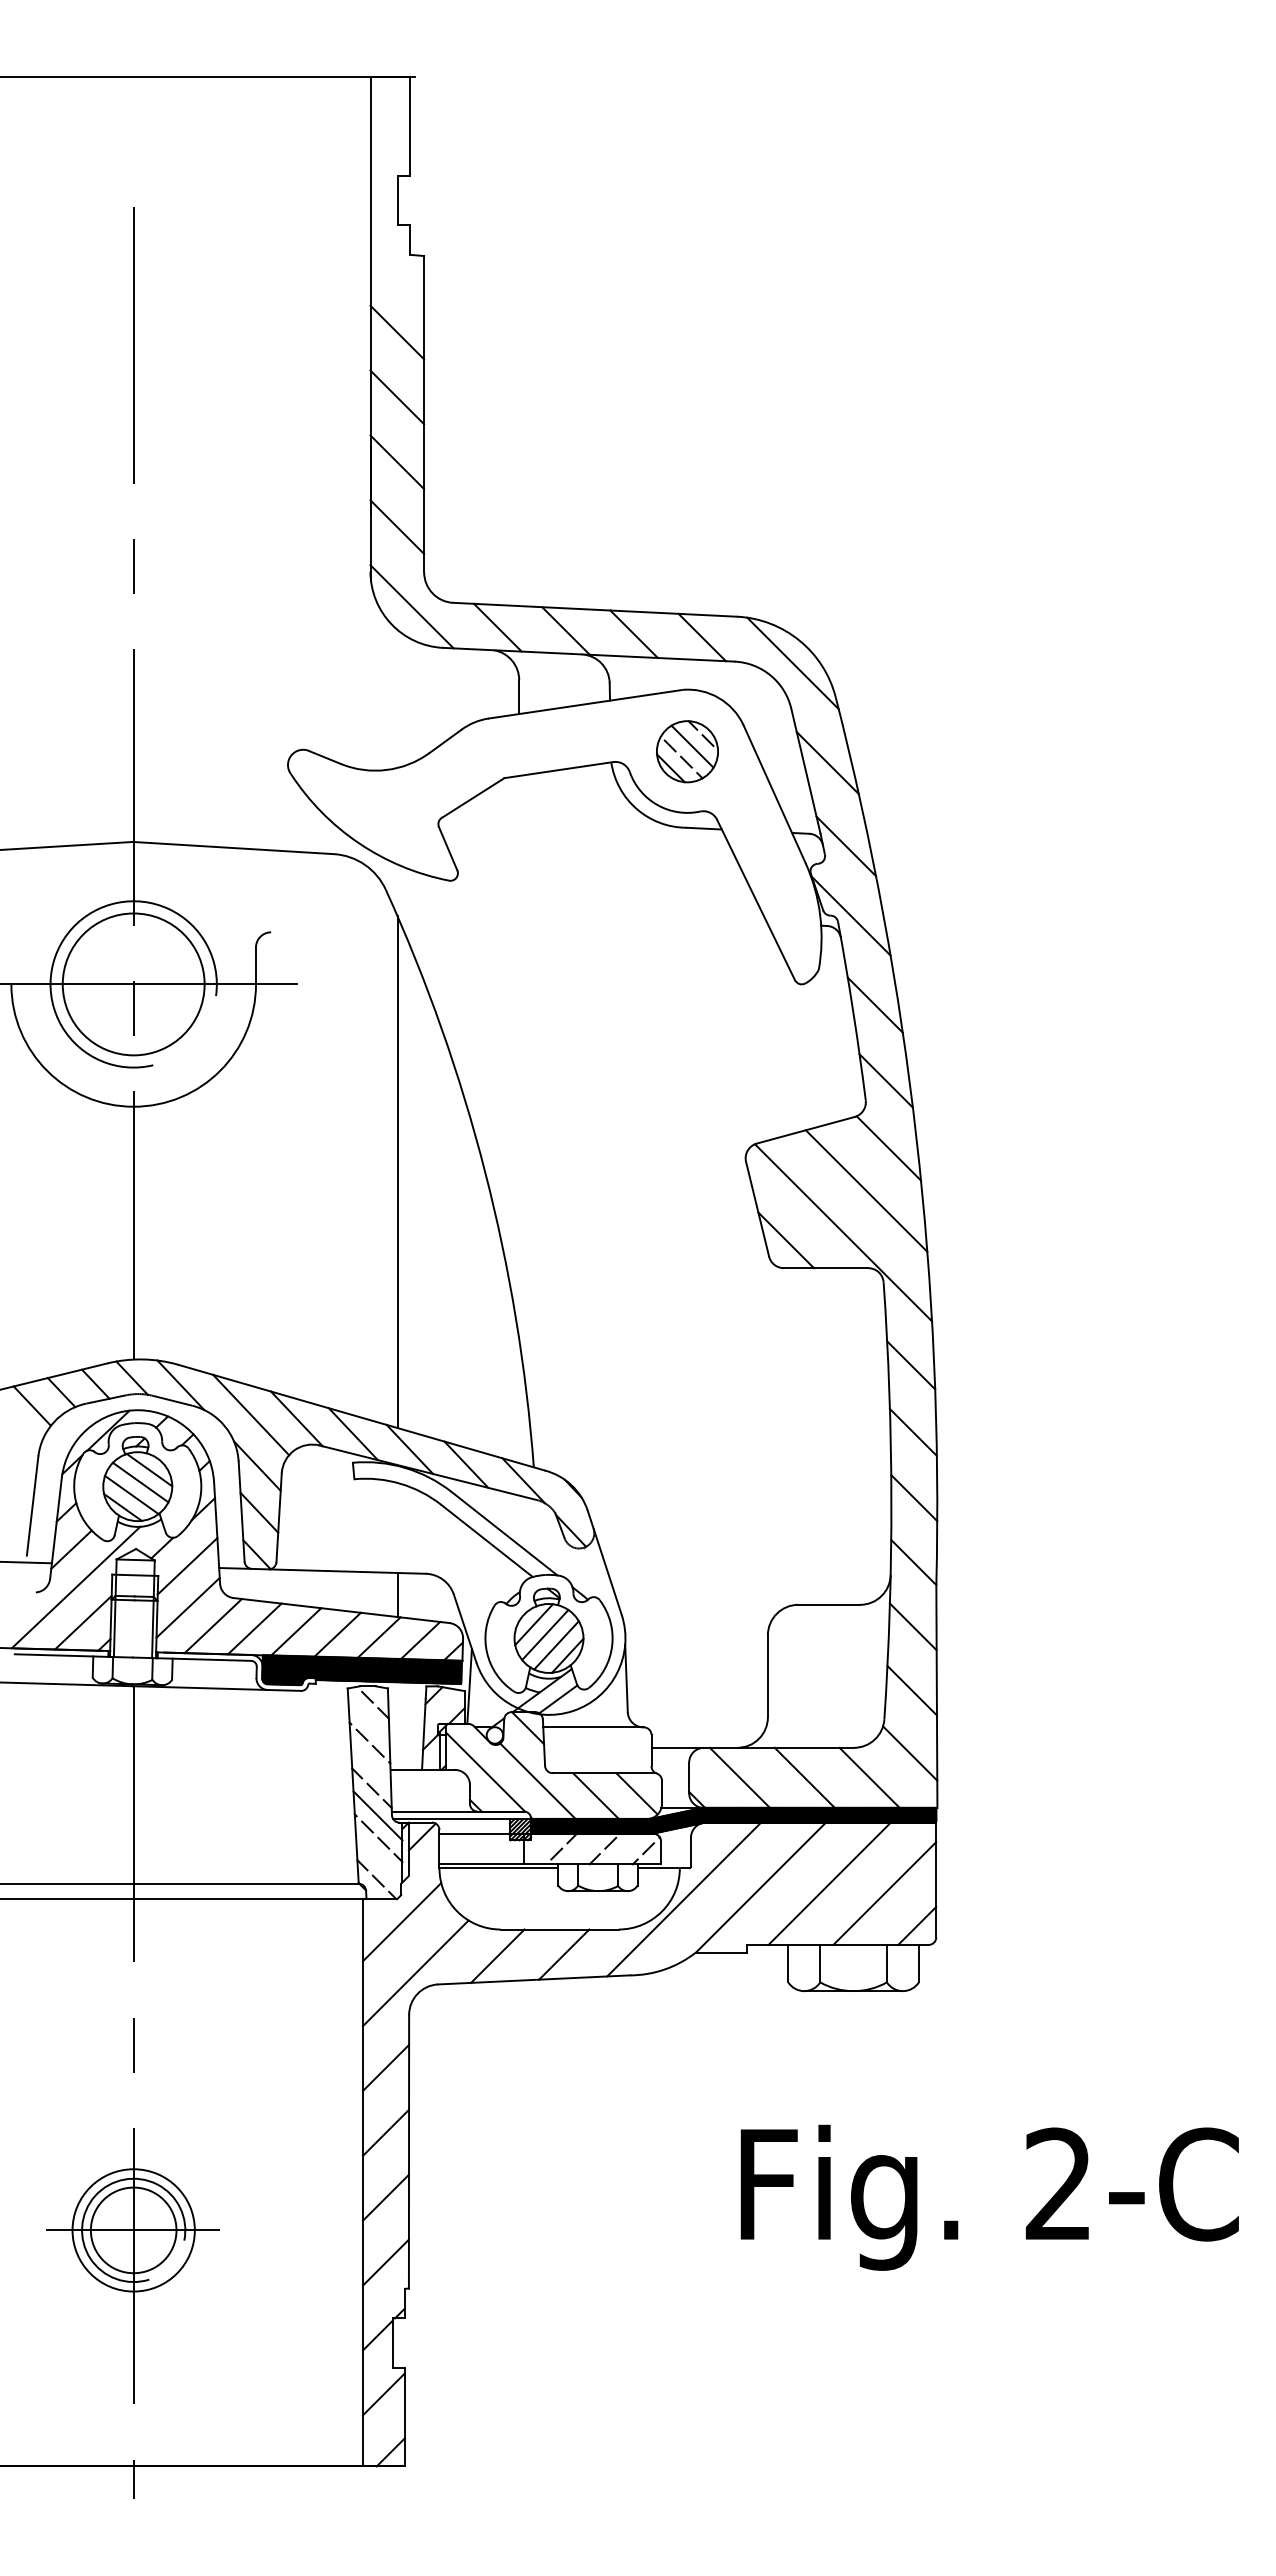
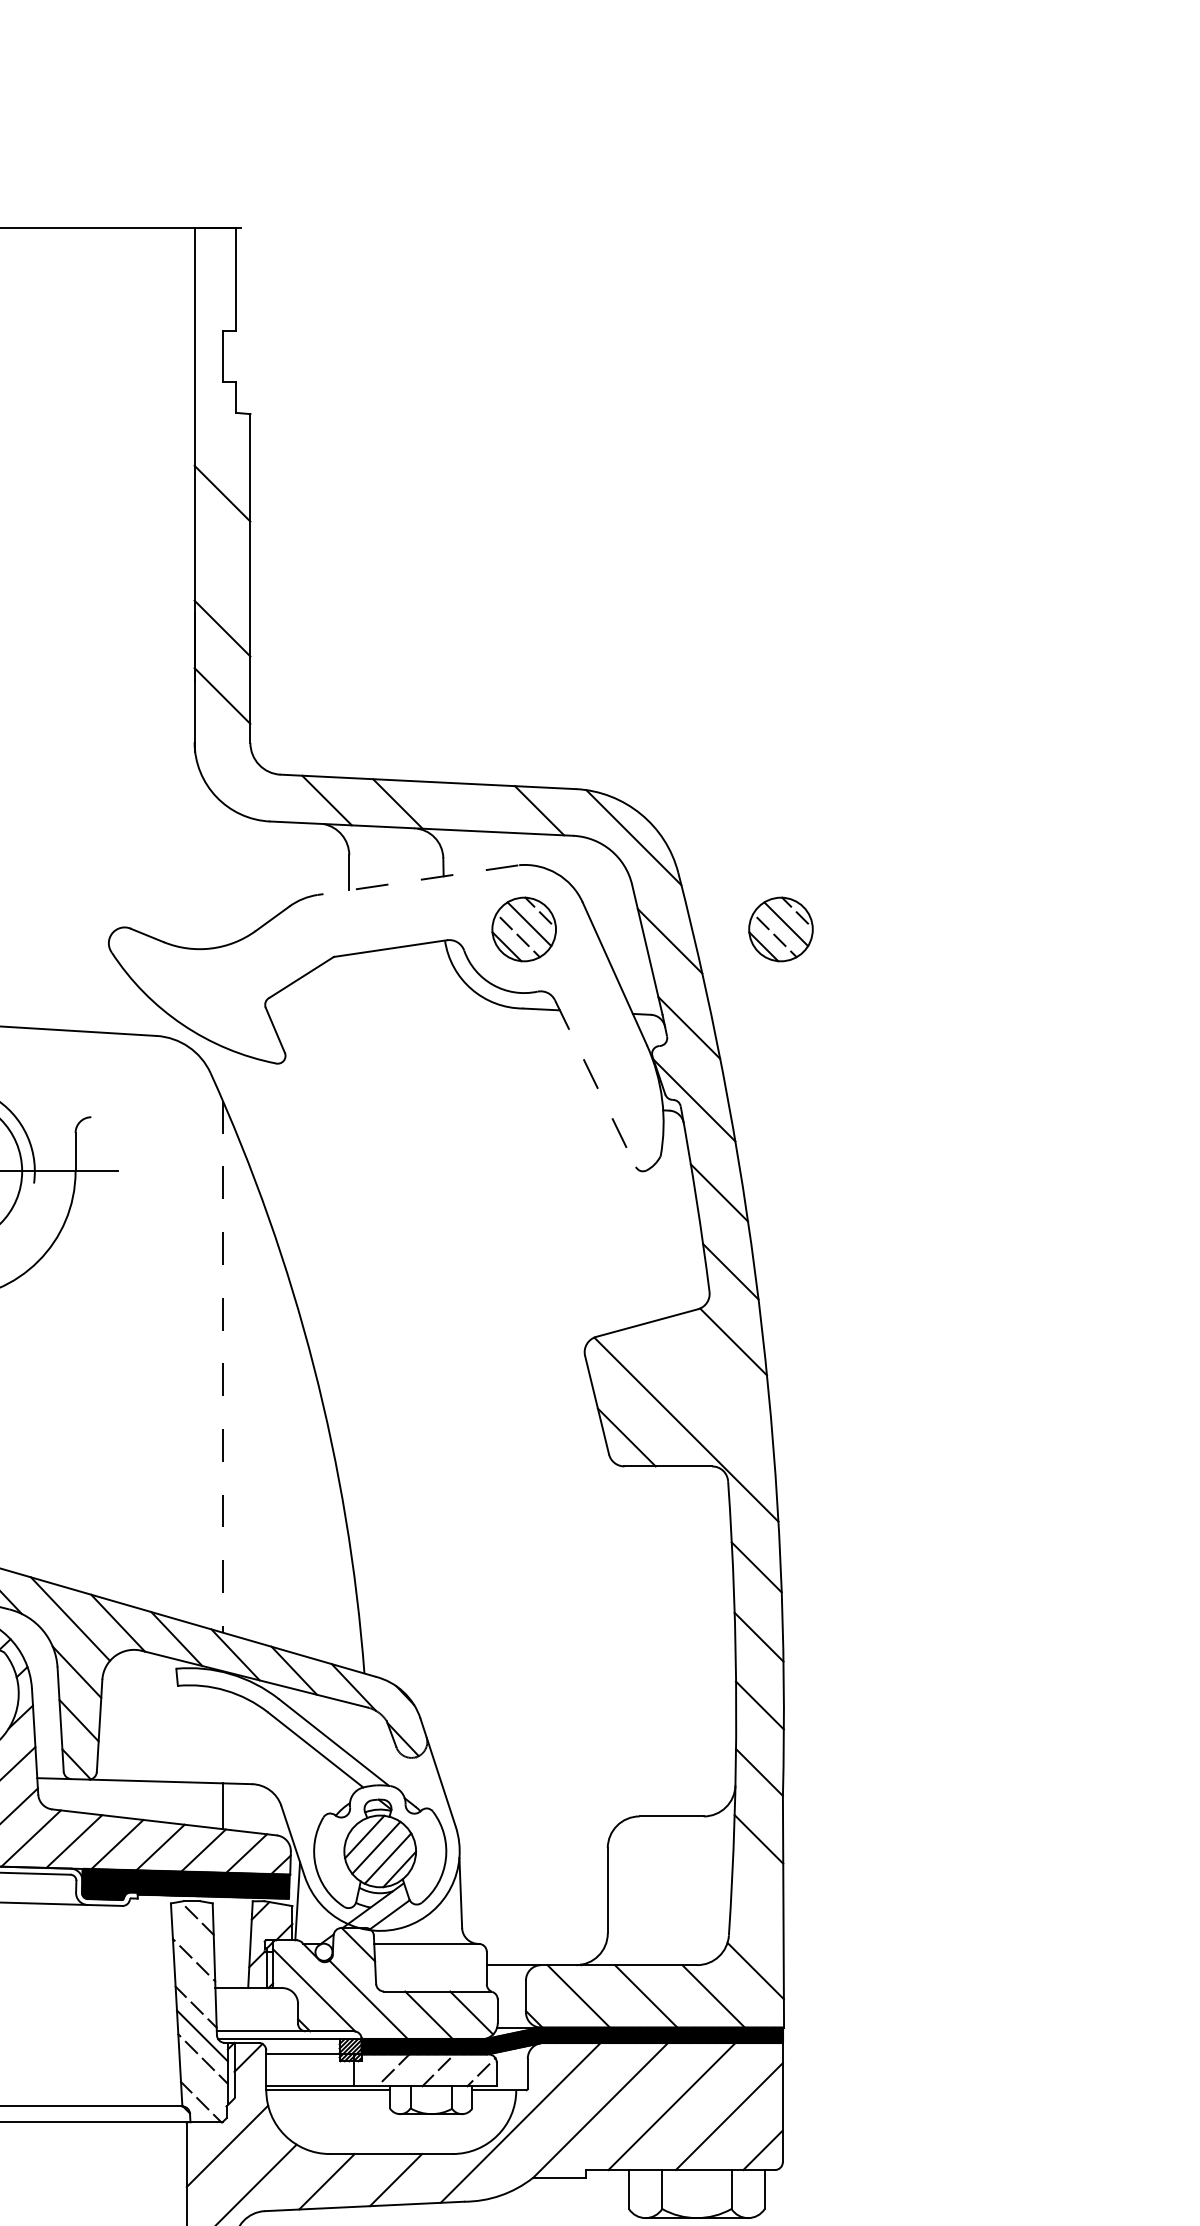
line: (397, 397) -> (222, 561), removed
line: (411, 606) -> (237, 778), removed
line: (633, 633) -> (468, 806), removed
line: (585, 704) -> (418, 880), solid -> dashed
part: (934, 751) -> (781, 929), added
line: (756, 900) -> (595, 1084), solid -> dashed
line: (397, 1172) -> (222, 1366), solid -> dashed
line: (866, 1190) -> (710, 1385), removed
line: (911, 1690) -> (757, 1905), removed

